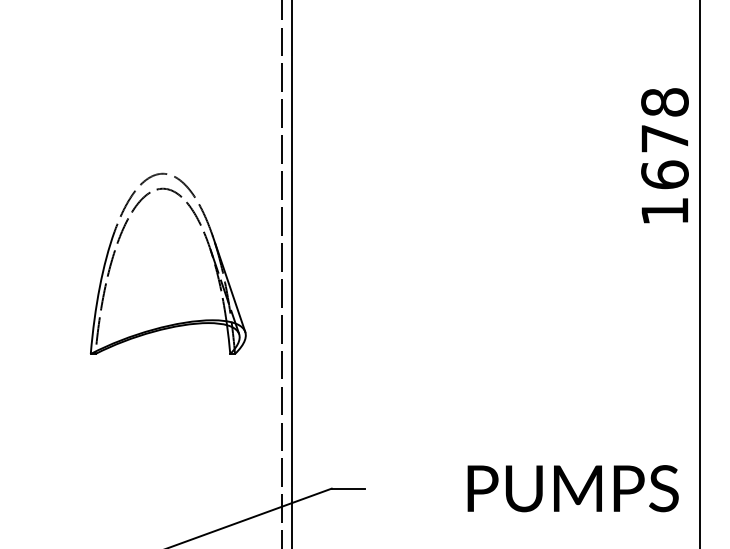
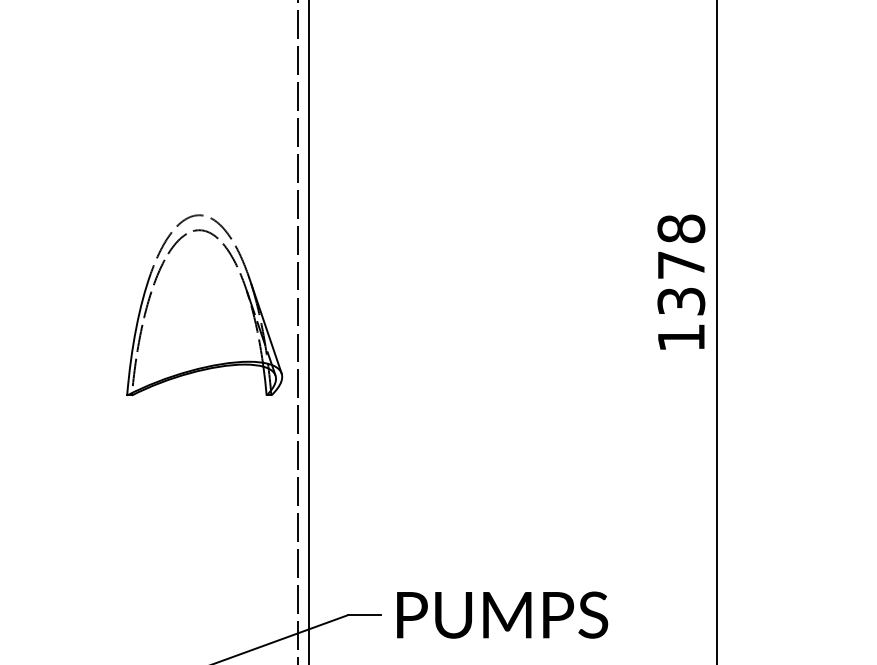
text: (665, 175) -> (681, 301), 1678 -> 1378
part: (209, 249) -> (245, 290), moved
text: (573, 488) -> (502, 614), moved

